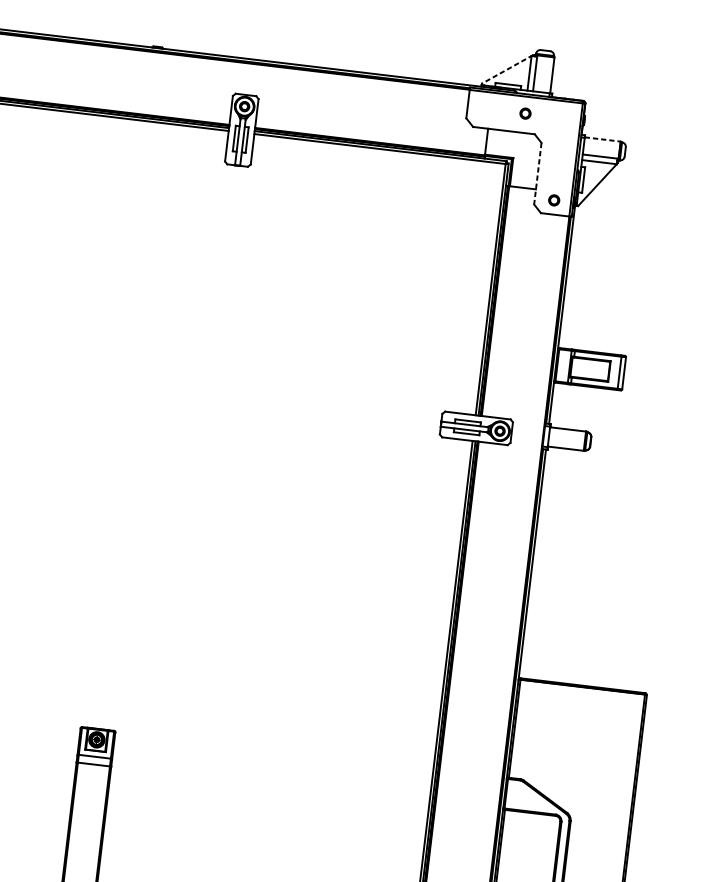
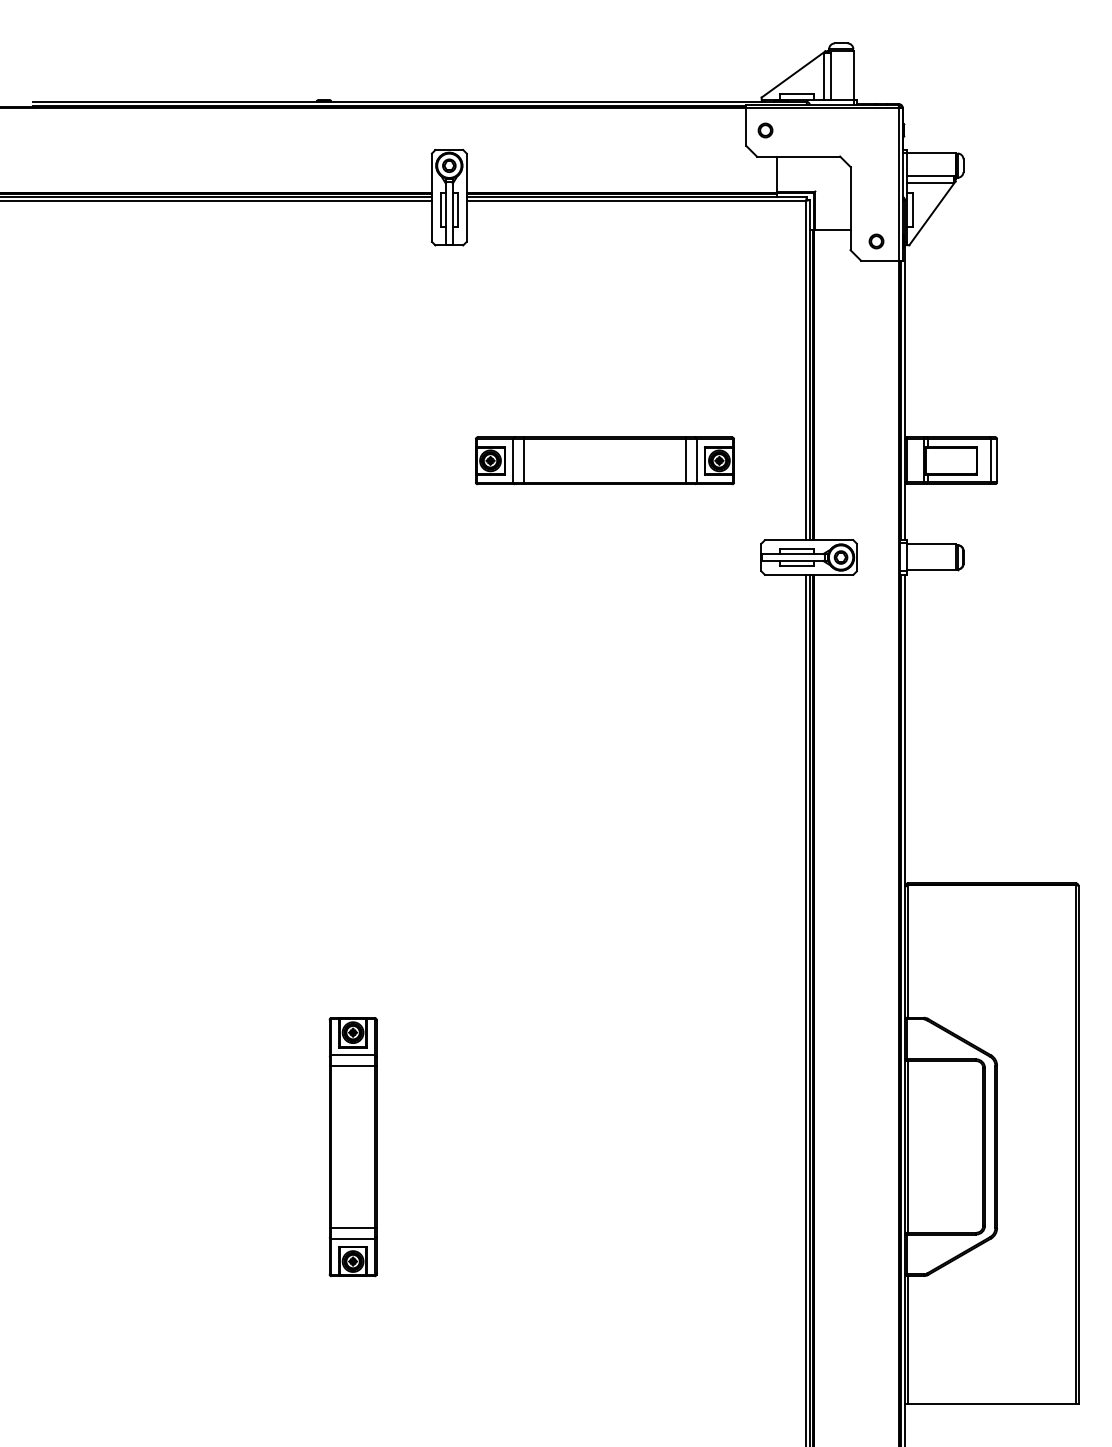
line: (507, 69) -> (793, 74), dashed -> solid
part: (525, 113) -> (765, 130), moved
line: (603, 139) -> (932, 152), dashed -> solid
line: (537, 173) -> (850, 208), dashed -> solid
part: (333, 338) -> (604, 460), added

